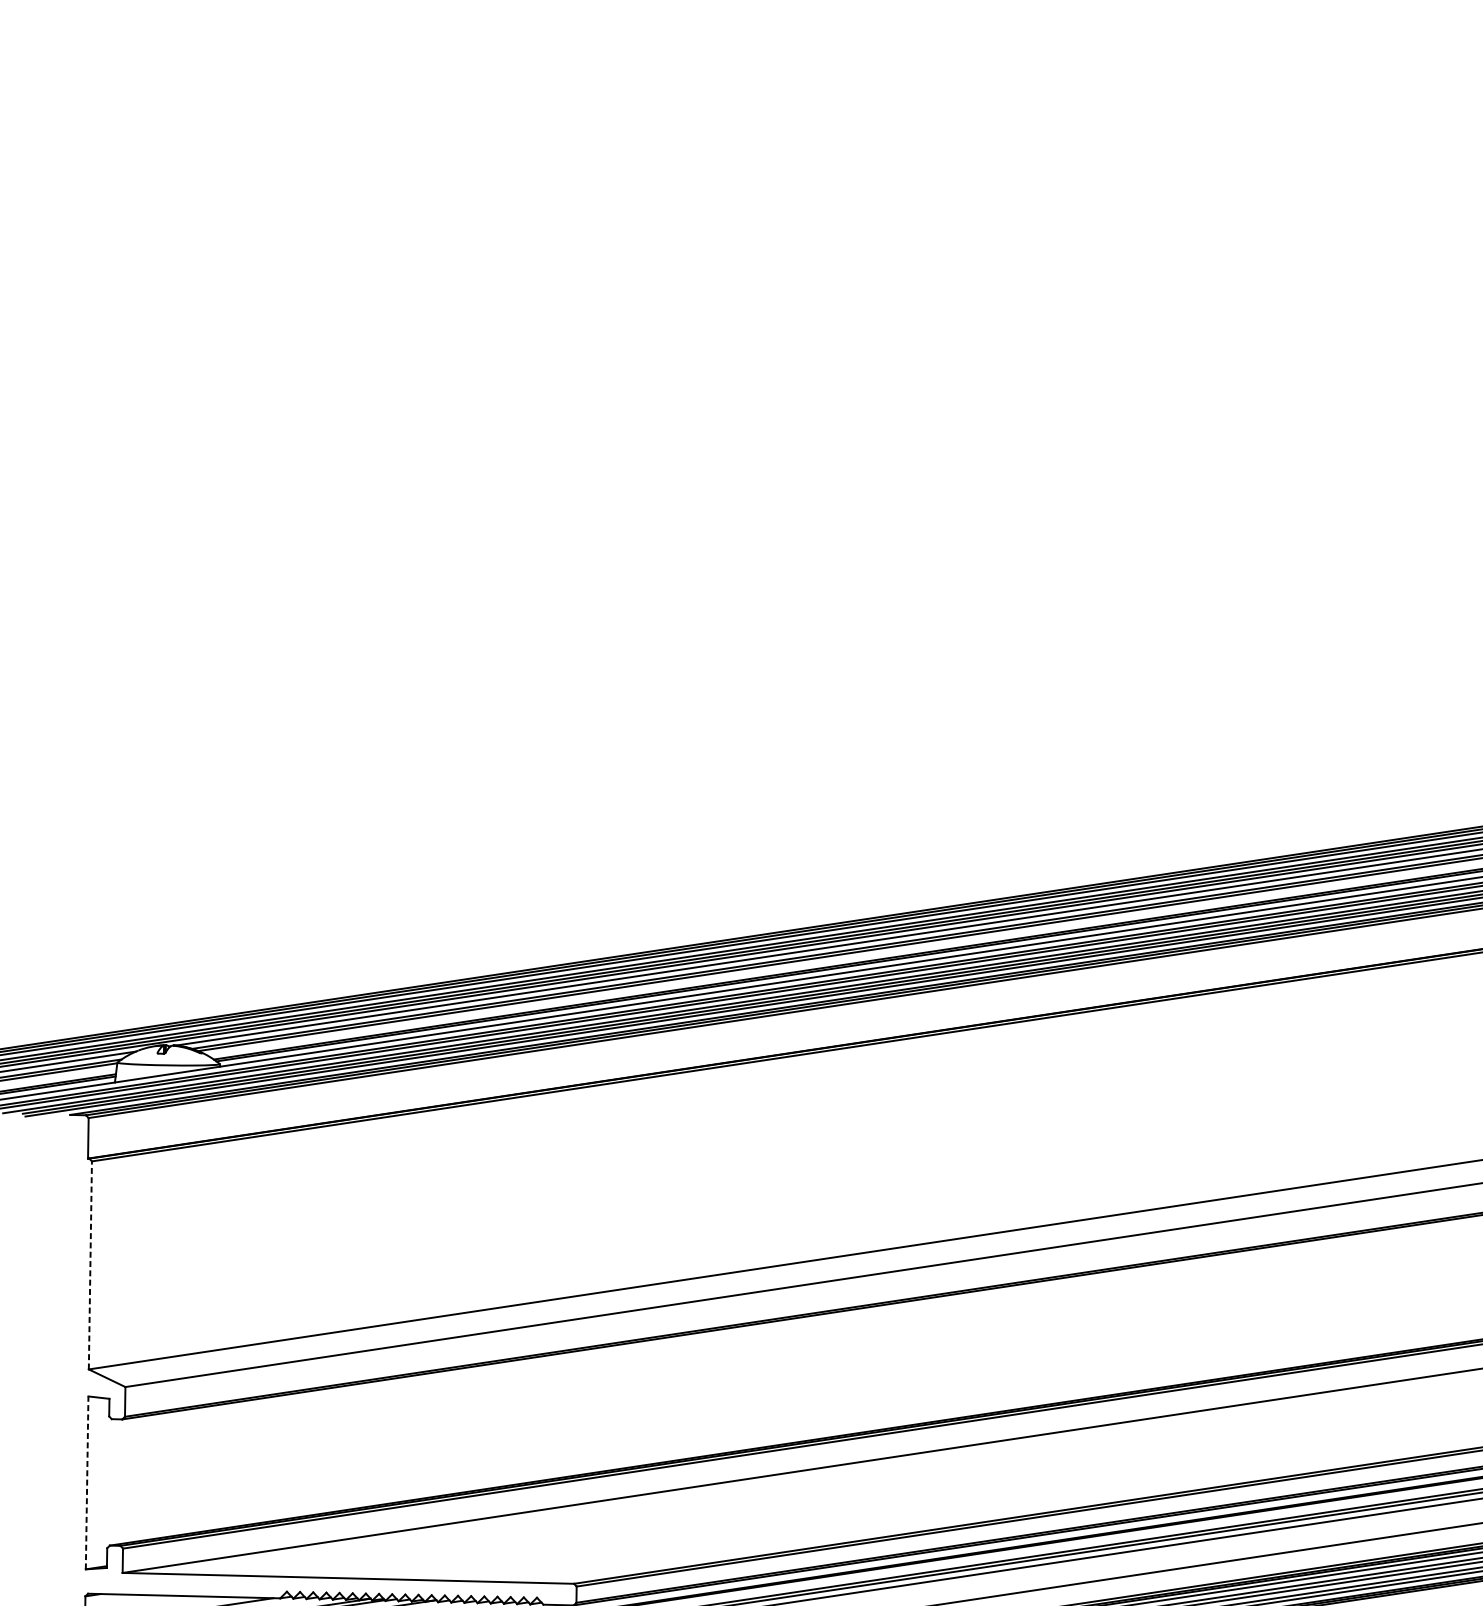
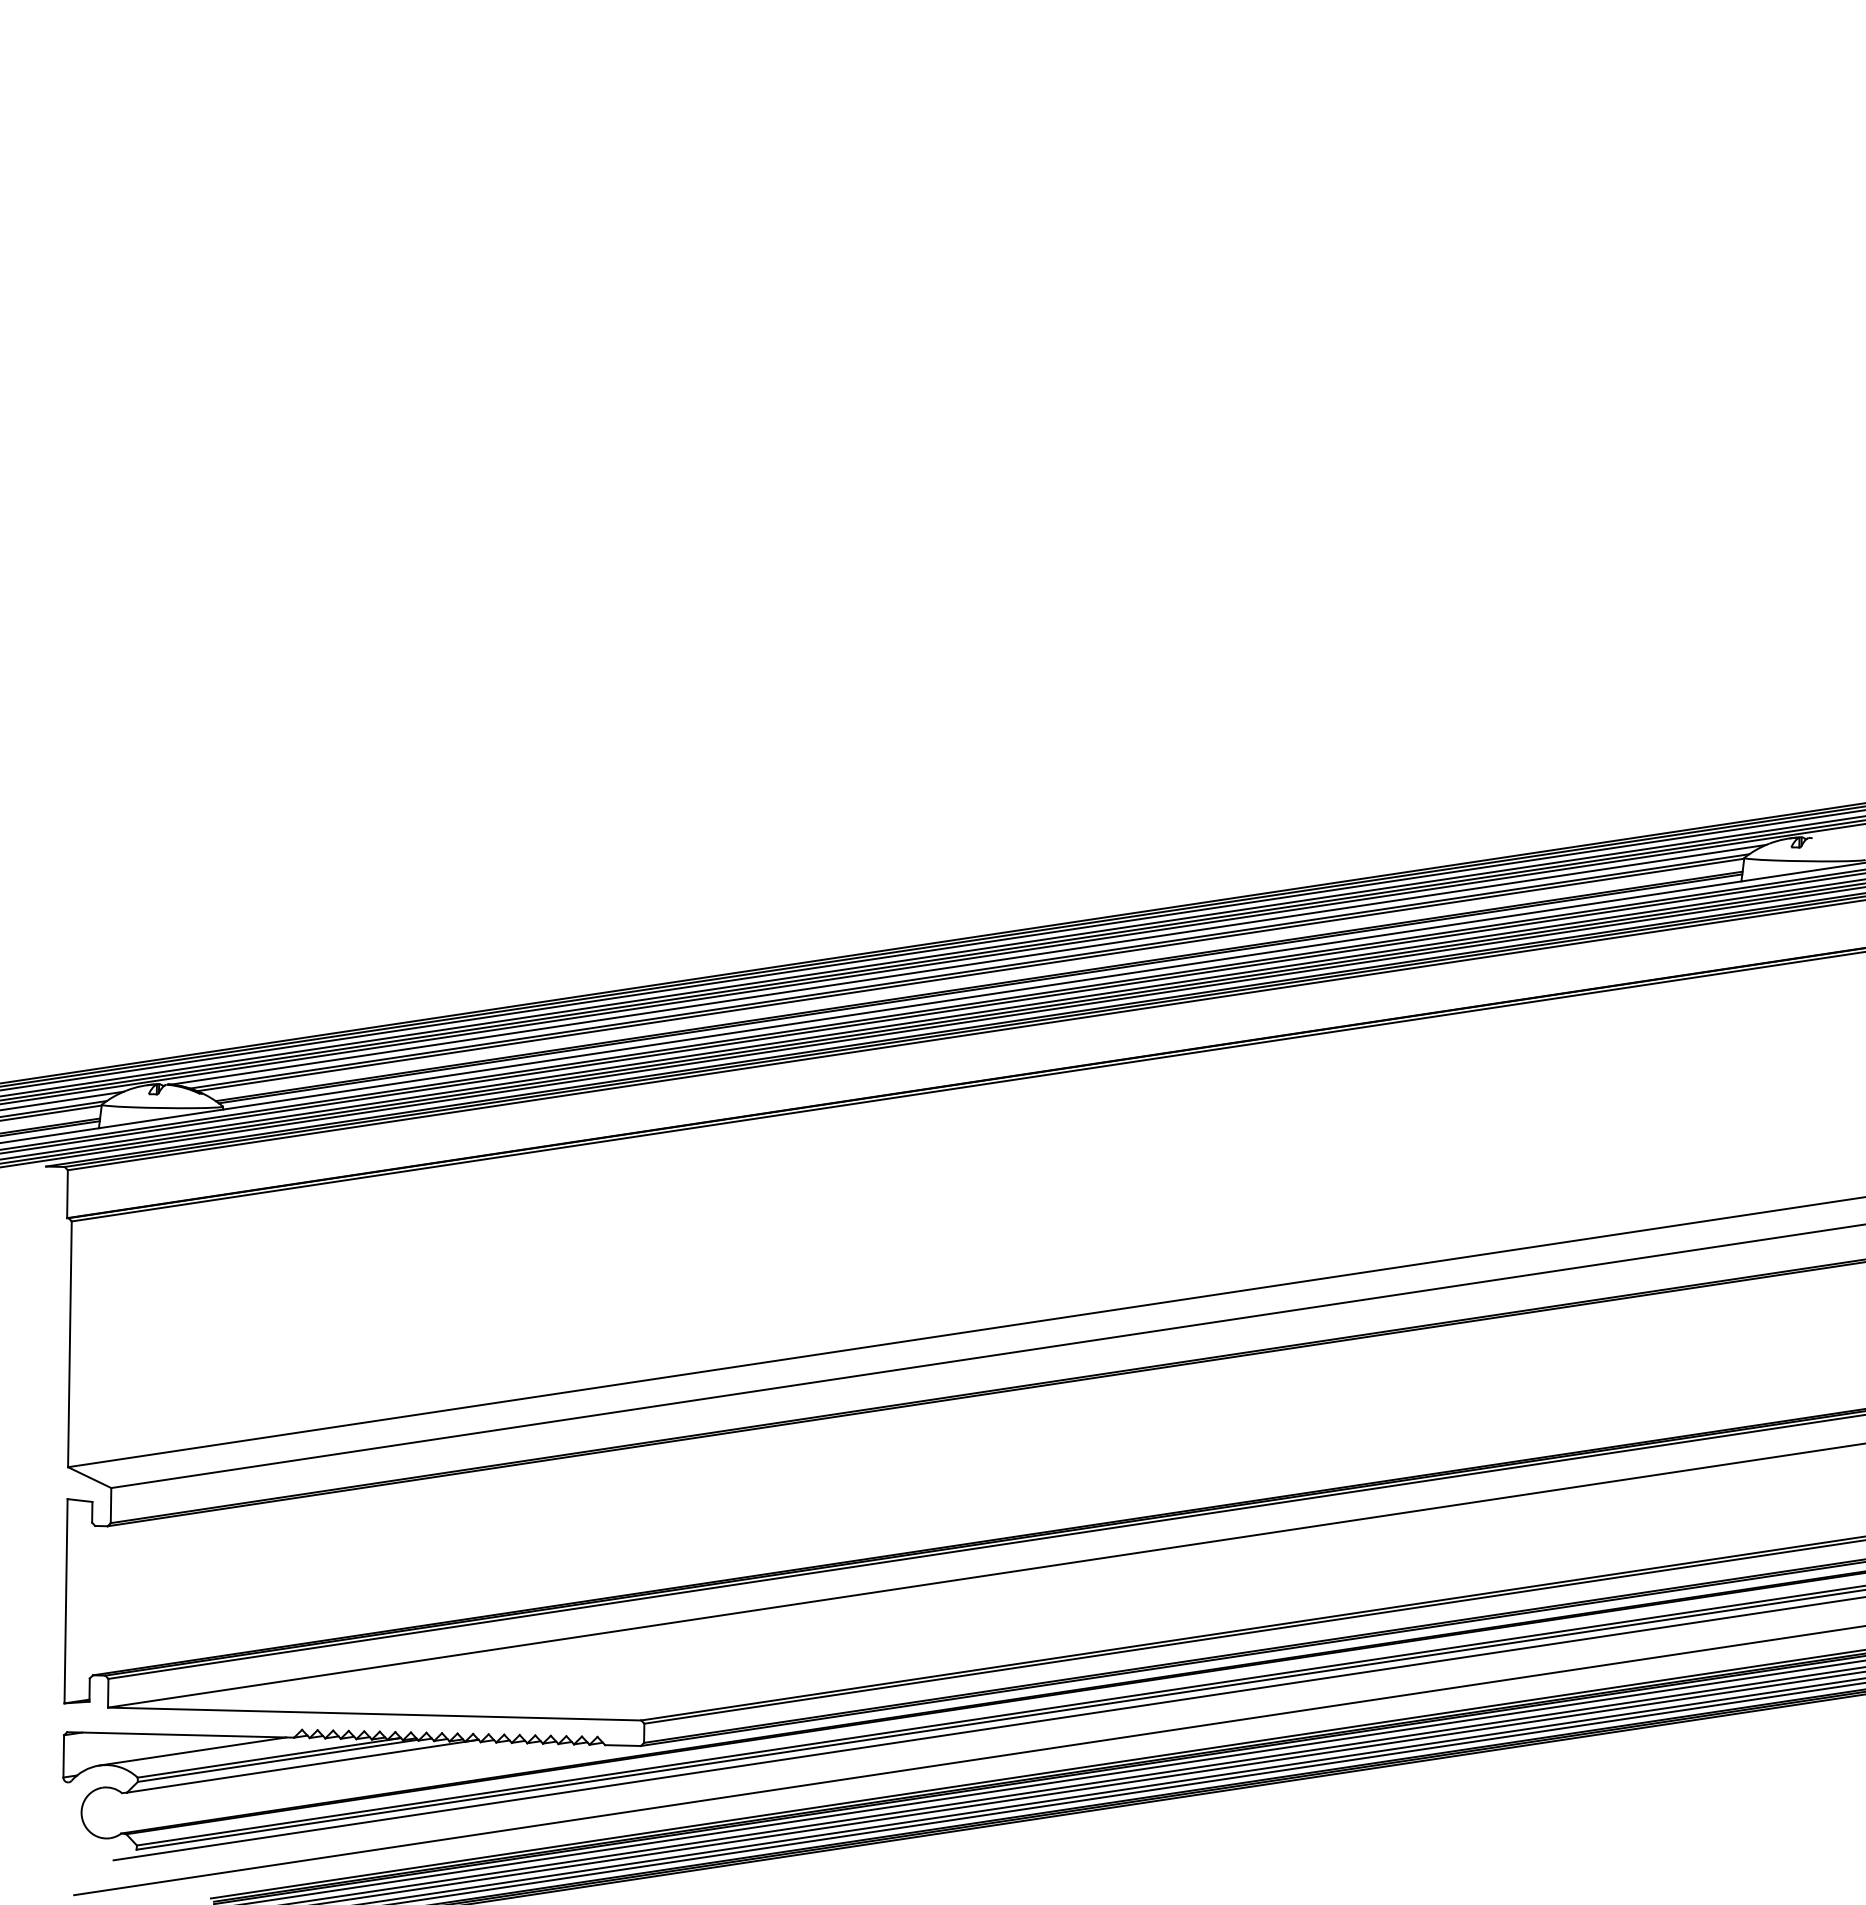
line: (90, 1265) -> (69, 1344), dashed -> solid
line: (87, 1482) -> (66, 1600), dashed -> solid

